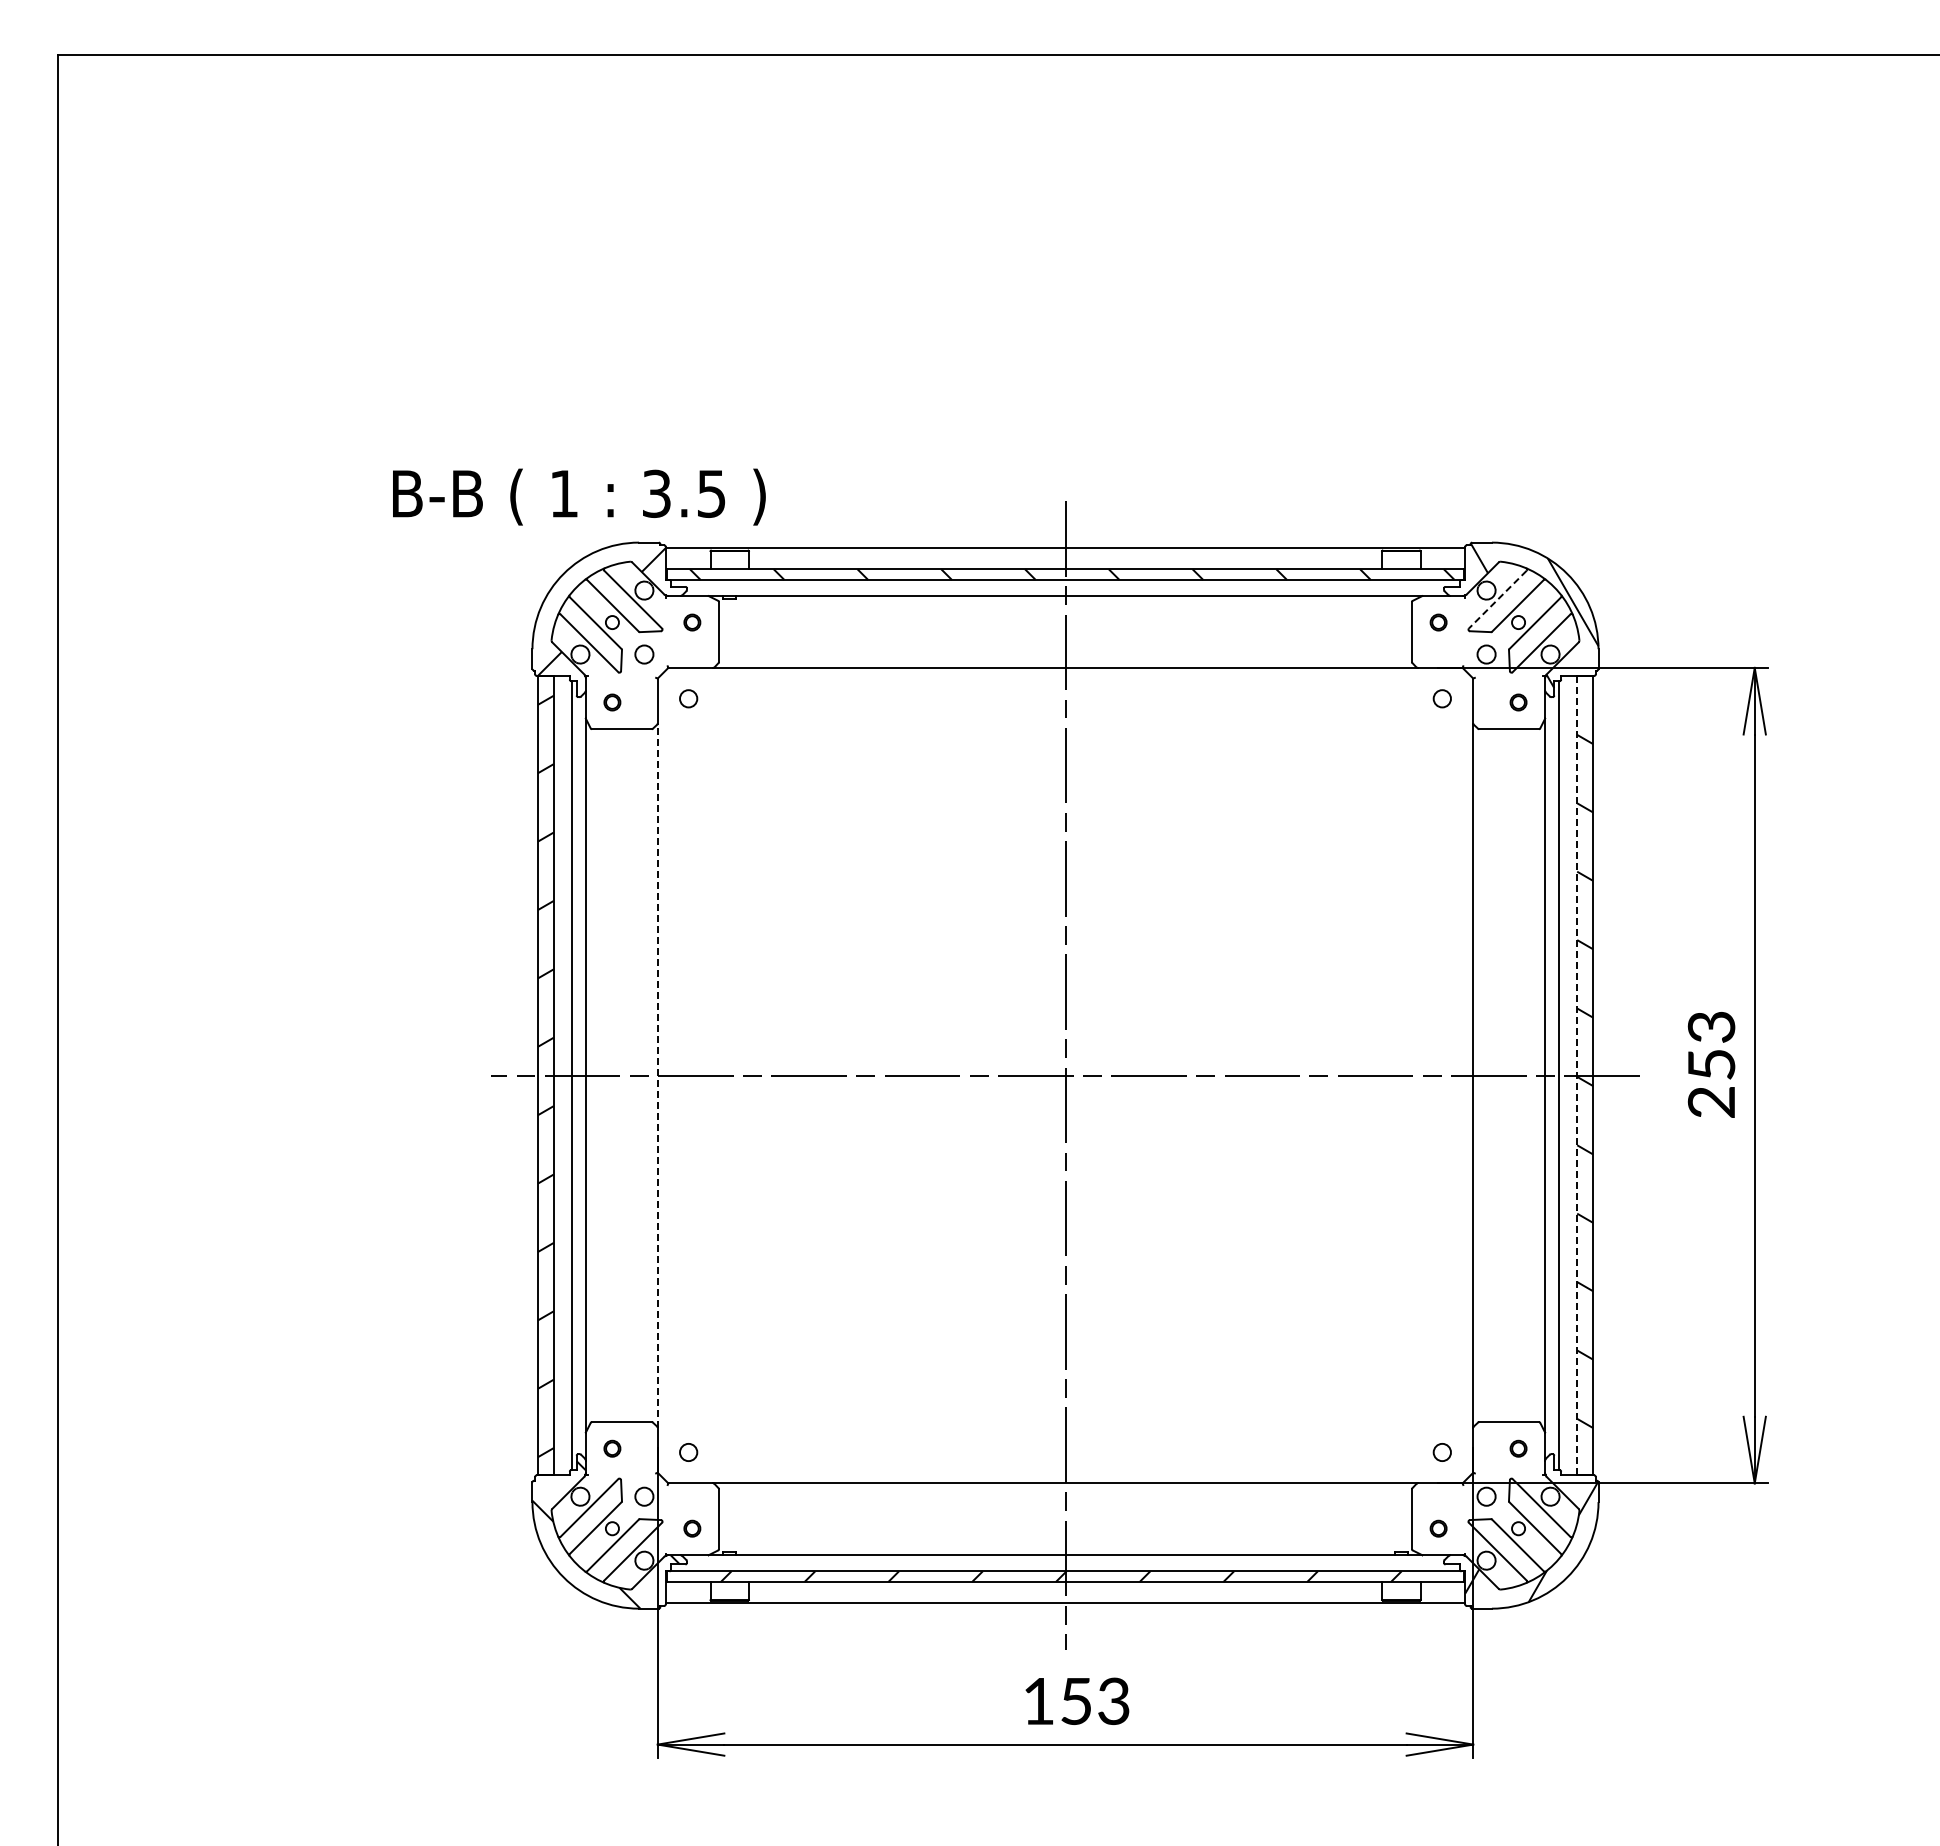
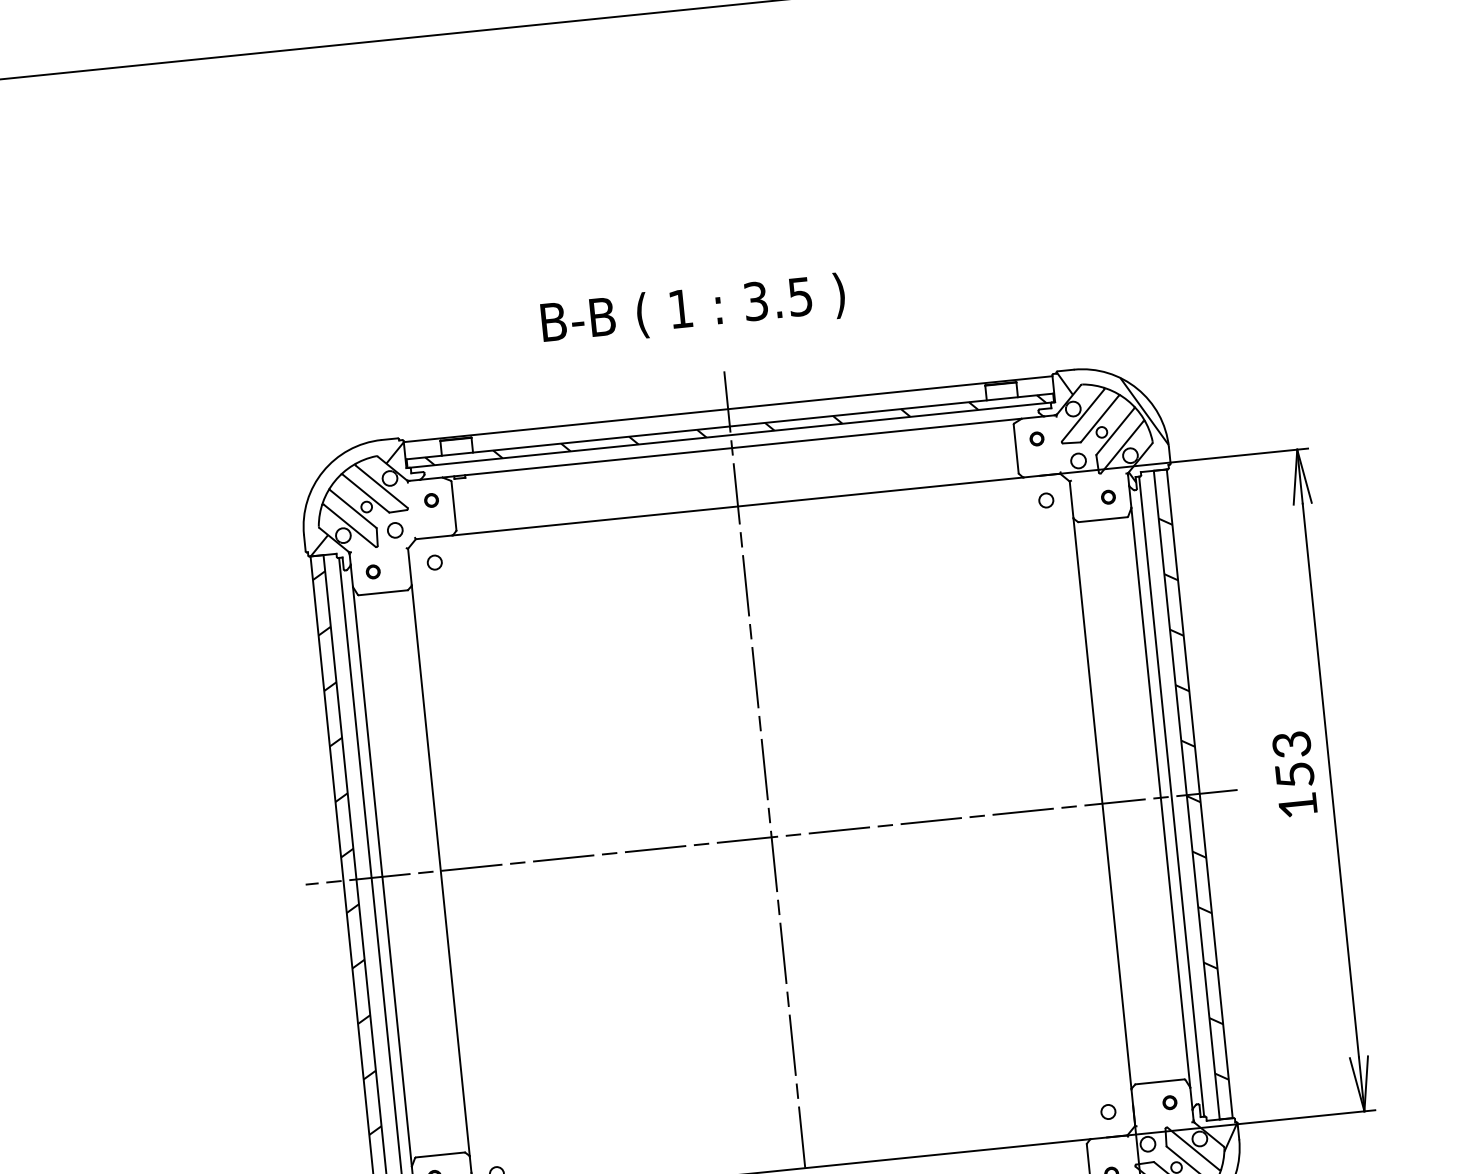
text: (579, 496) -> (693, 309), moved
line: (1497, 599) -> (1082, 415), dashed -> solid
line: (657, 1075) -> (440, 870), dashed -> solid
line: (1577, 1075) -> (1187, 795), dashed -> solid
text: (1710, 1102) -> (1297, 805), 253 -> 153

